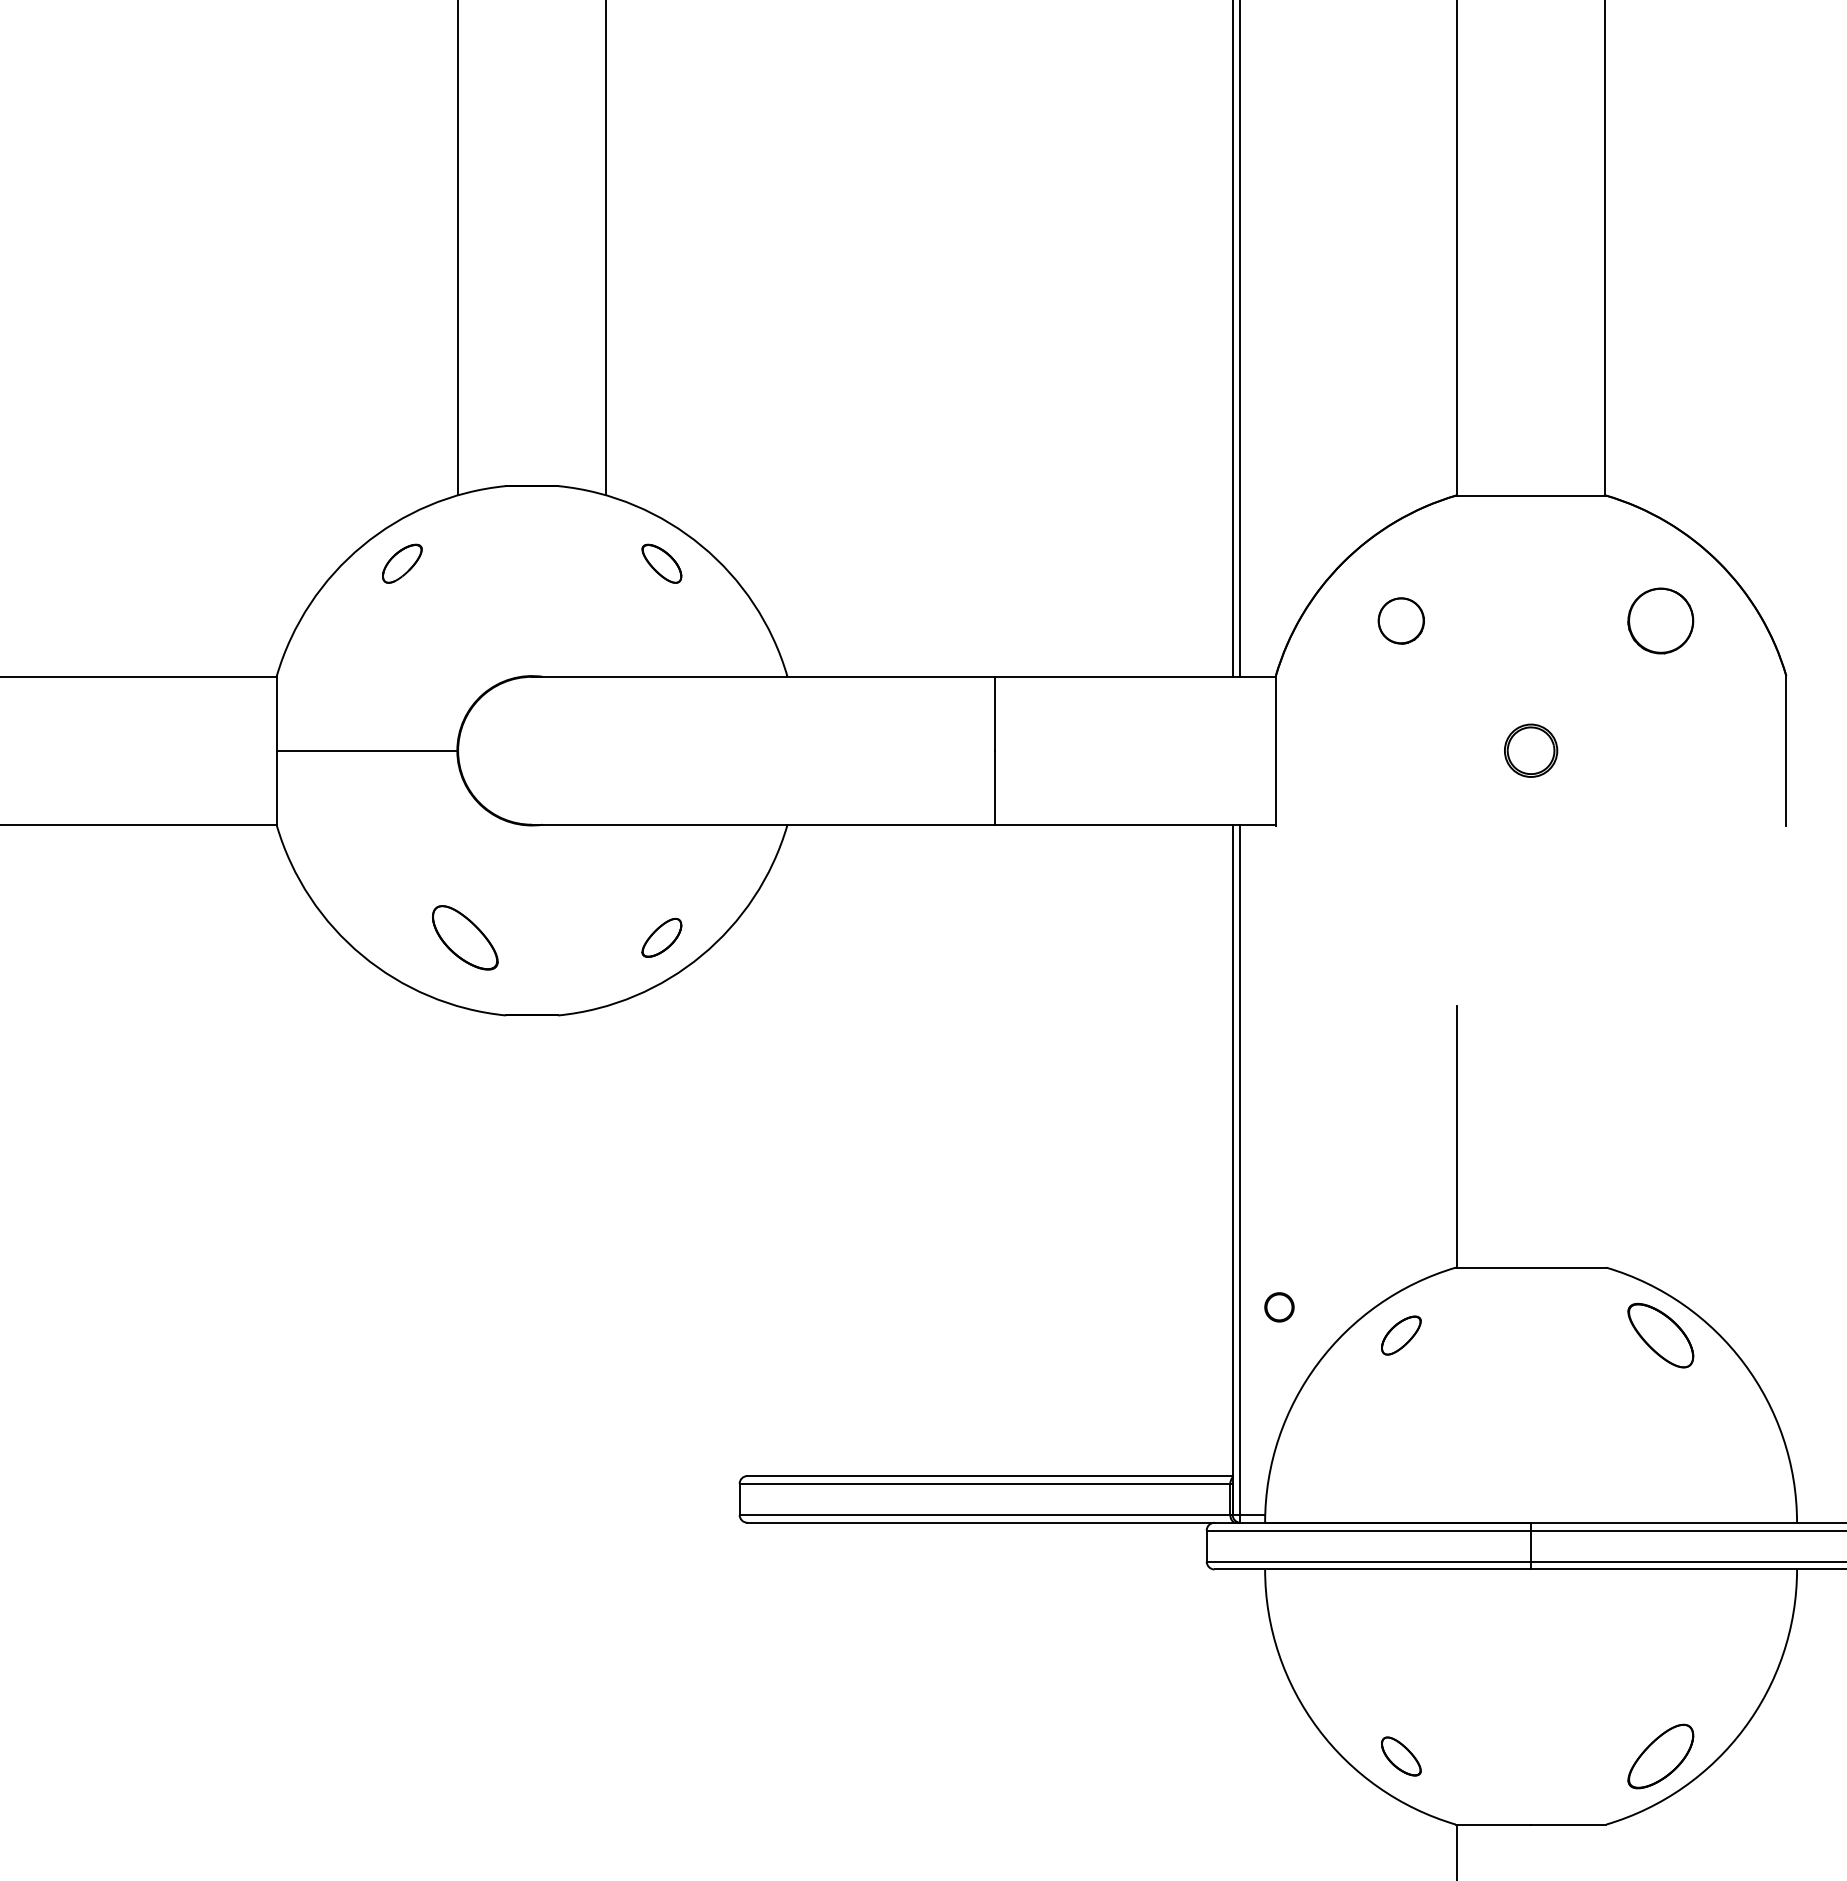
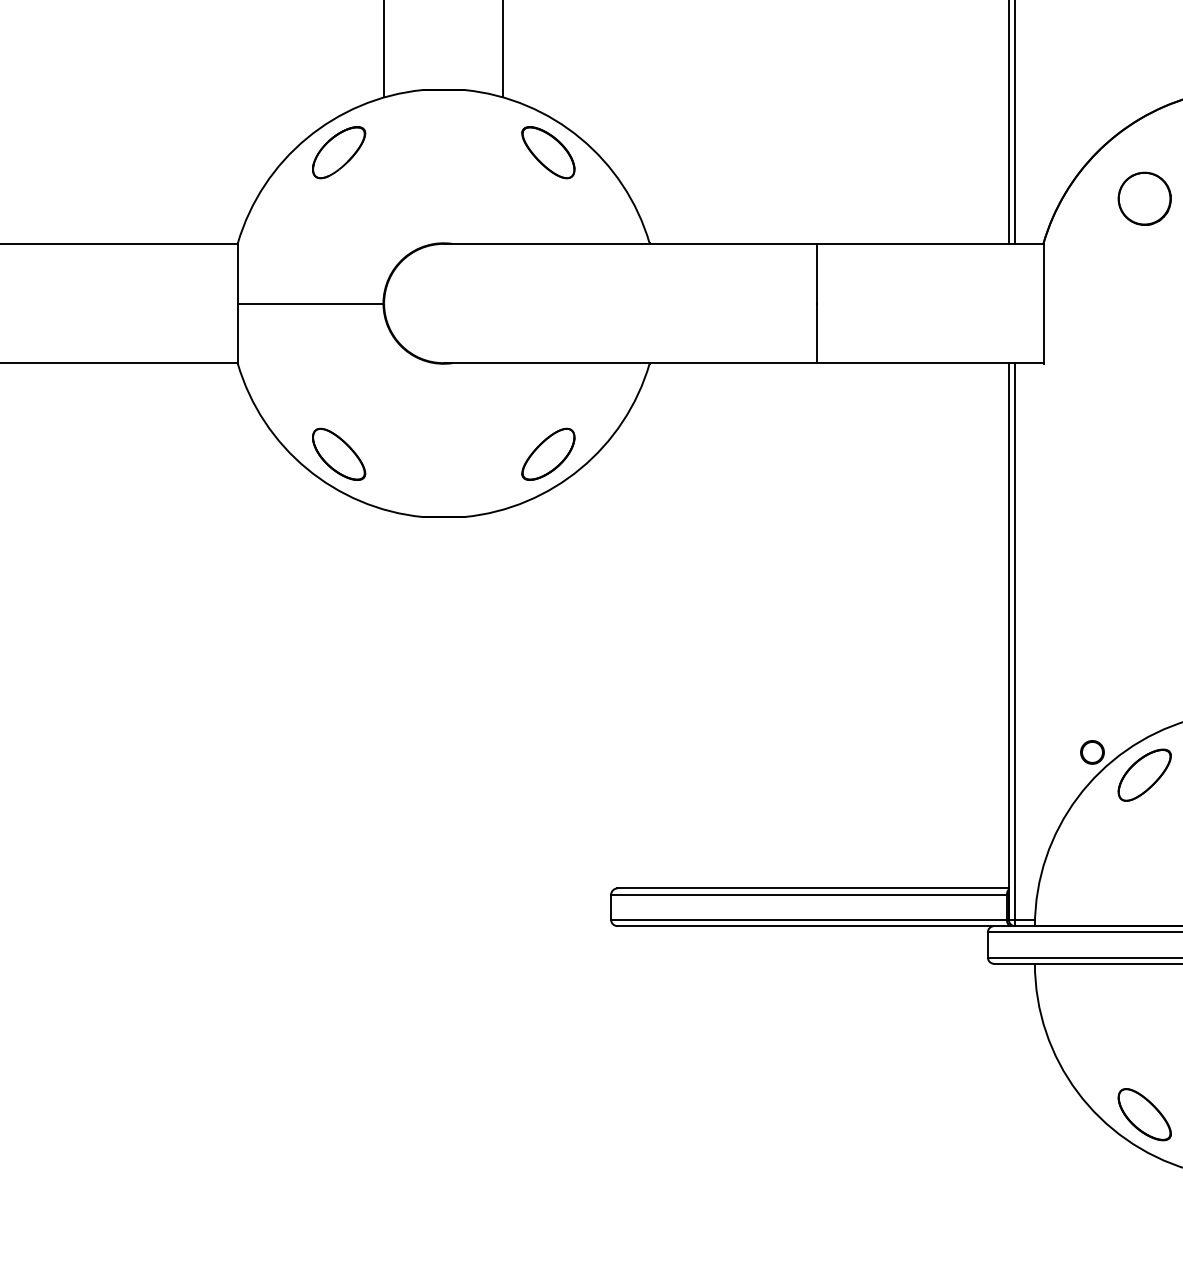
part: (402, 563) -> (339, 152), size x1.67
part: (661, 563) -> (548, 152), size x1.67
part: (1401, 620) -> (1144, 198), size x1.43
part: (465, 937) -> (339, 454), moved
part: (661, 937) -> (548, 454), size x1.67
circle: (1279, 1307) -> (1092, 752), moved
part: (1401, 1335) -> (1144, 775), size x1.67
part: (1401, 1756) -> (1144, 1114), size x1.67

